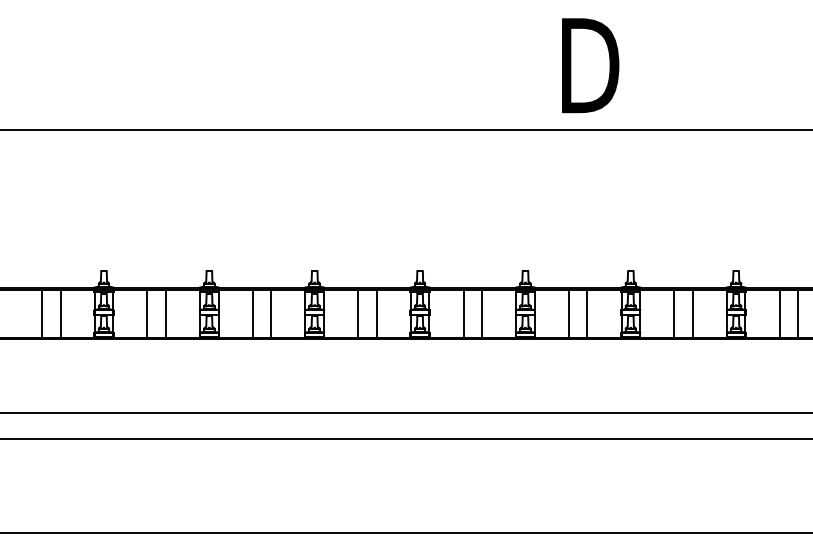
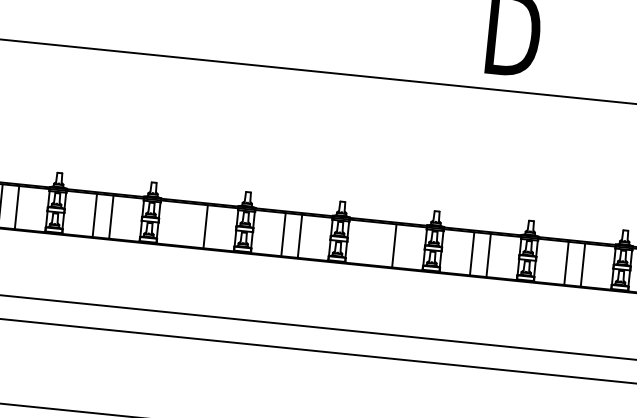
line: (252, 313) -> (188, 224), removed
line: (463, 313) -> (377, 243), removed

